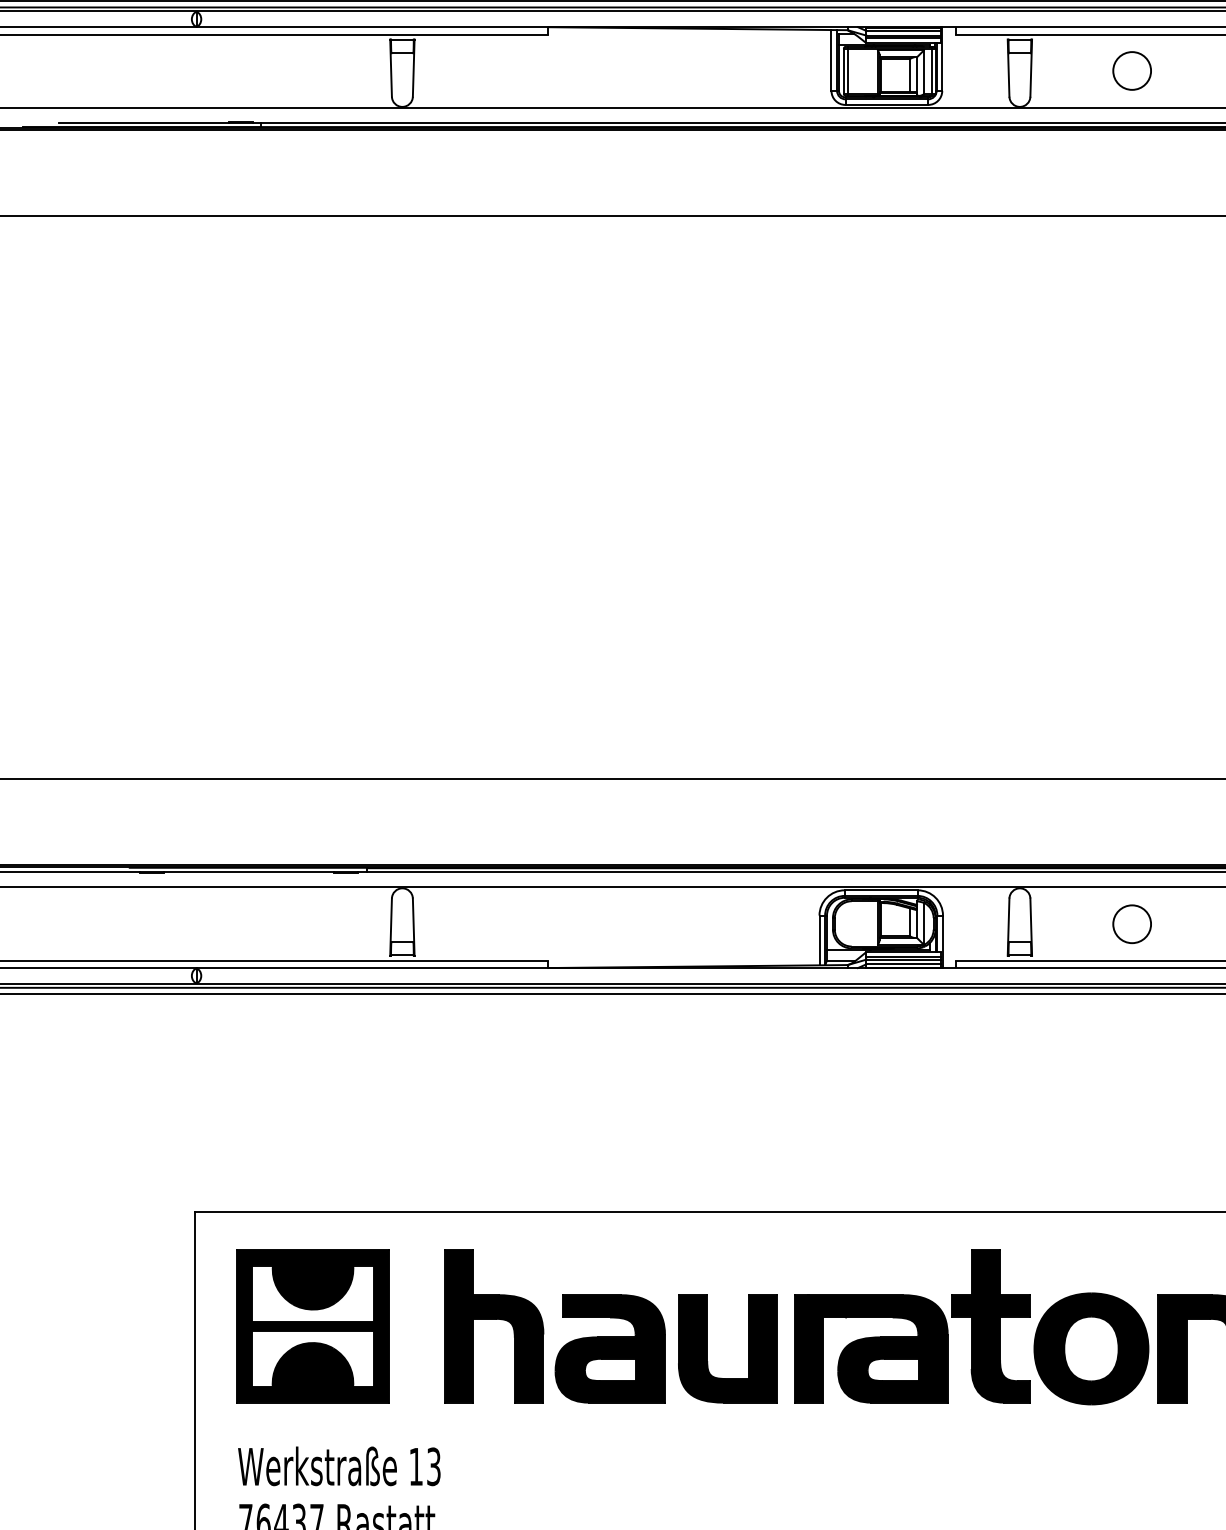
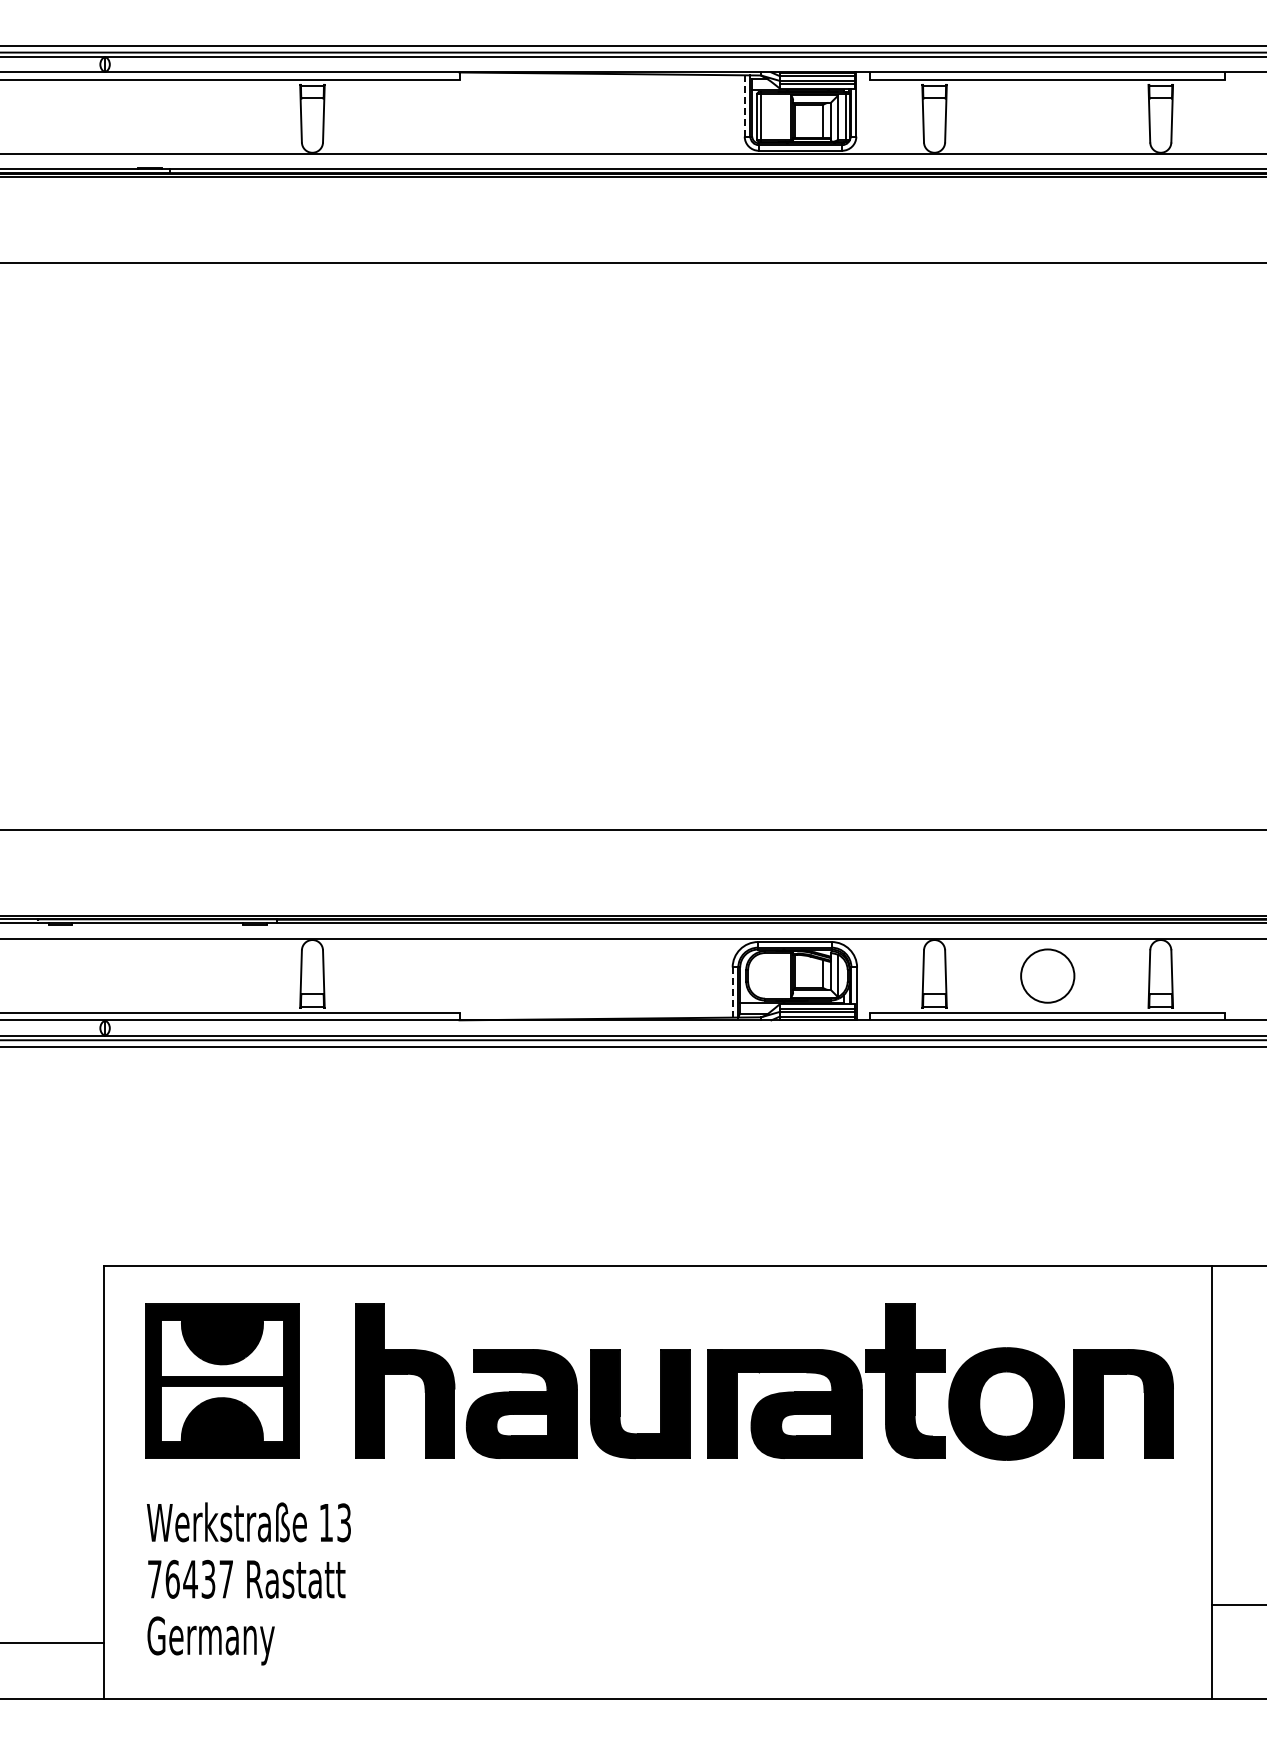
line: (831, 59) -> (744, 105), solid -> dashed
circle: (1132, 70) -> (1047, 116), removed
circle: (1132, 924) -> (1047, 976), size x1.4
line: (819, 940) -> (732, 992), solid -> dashed

